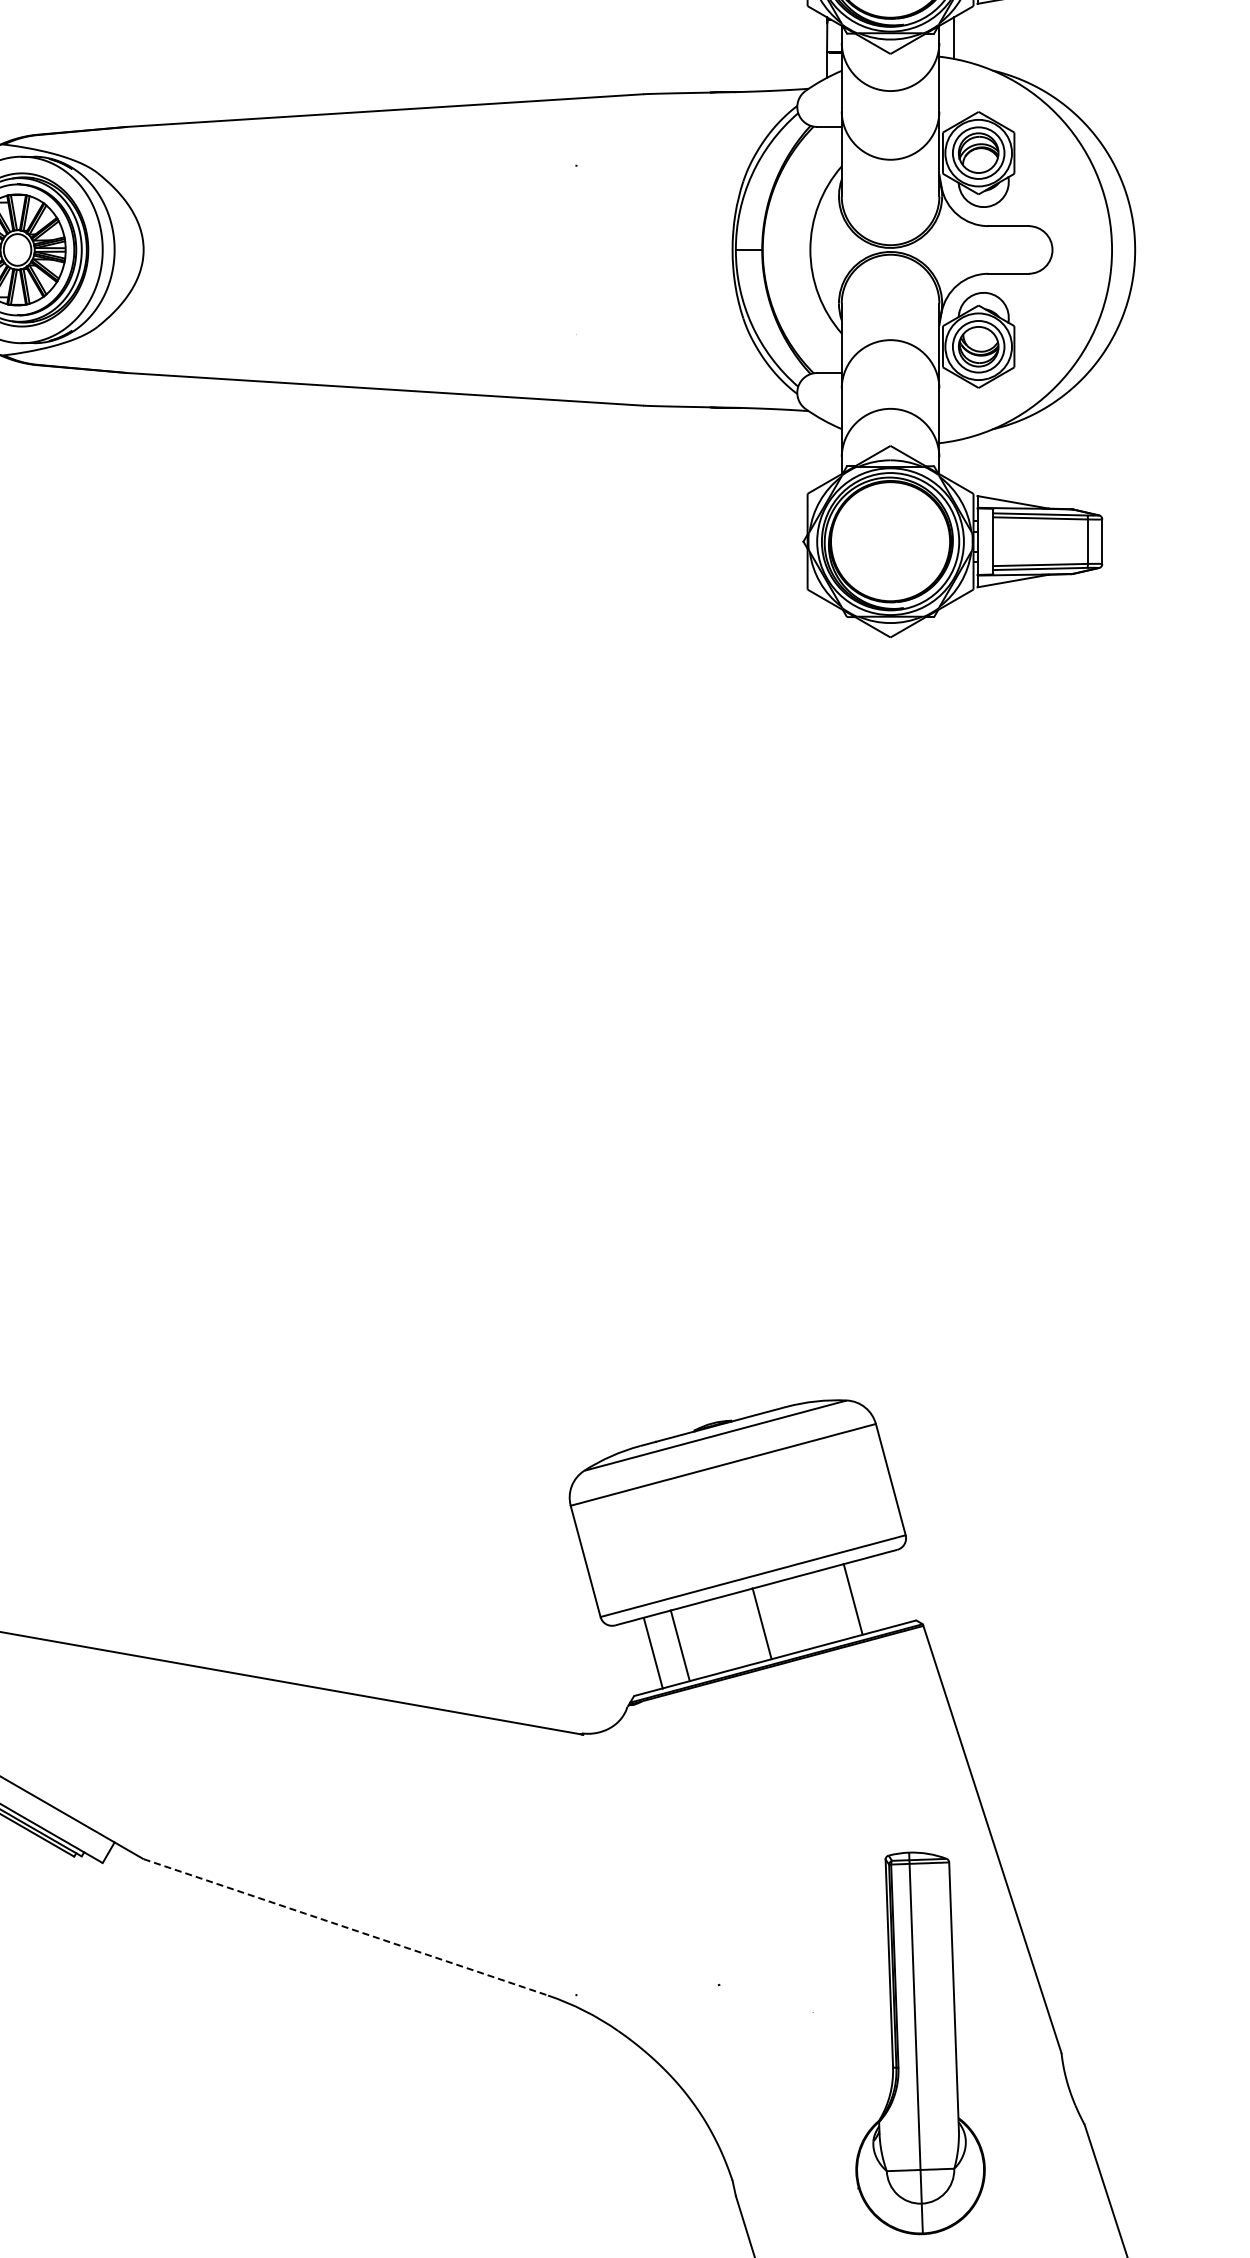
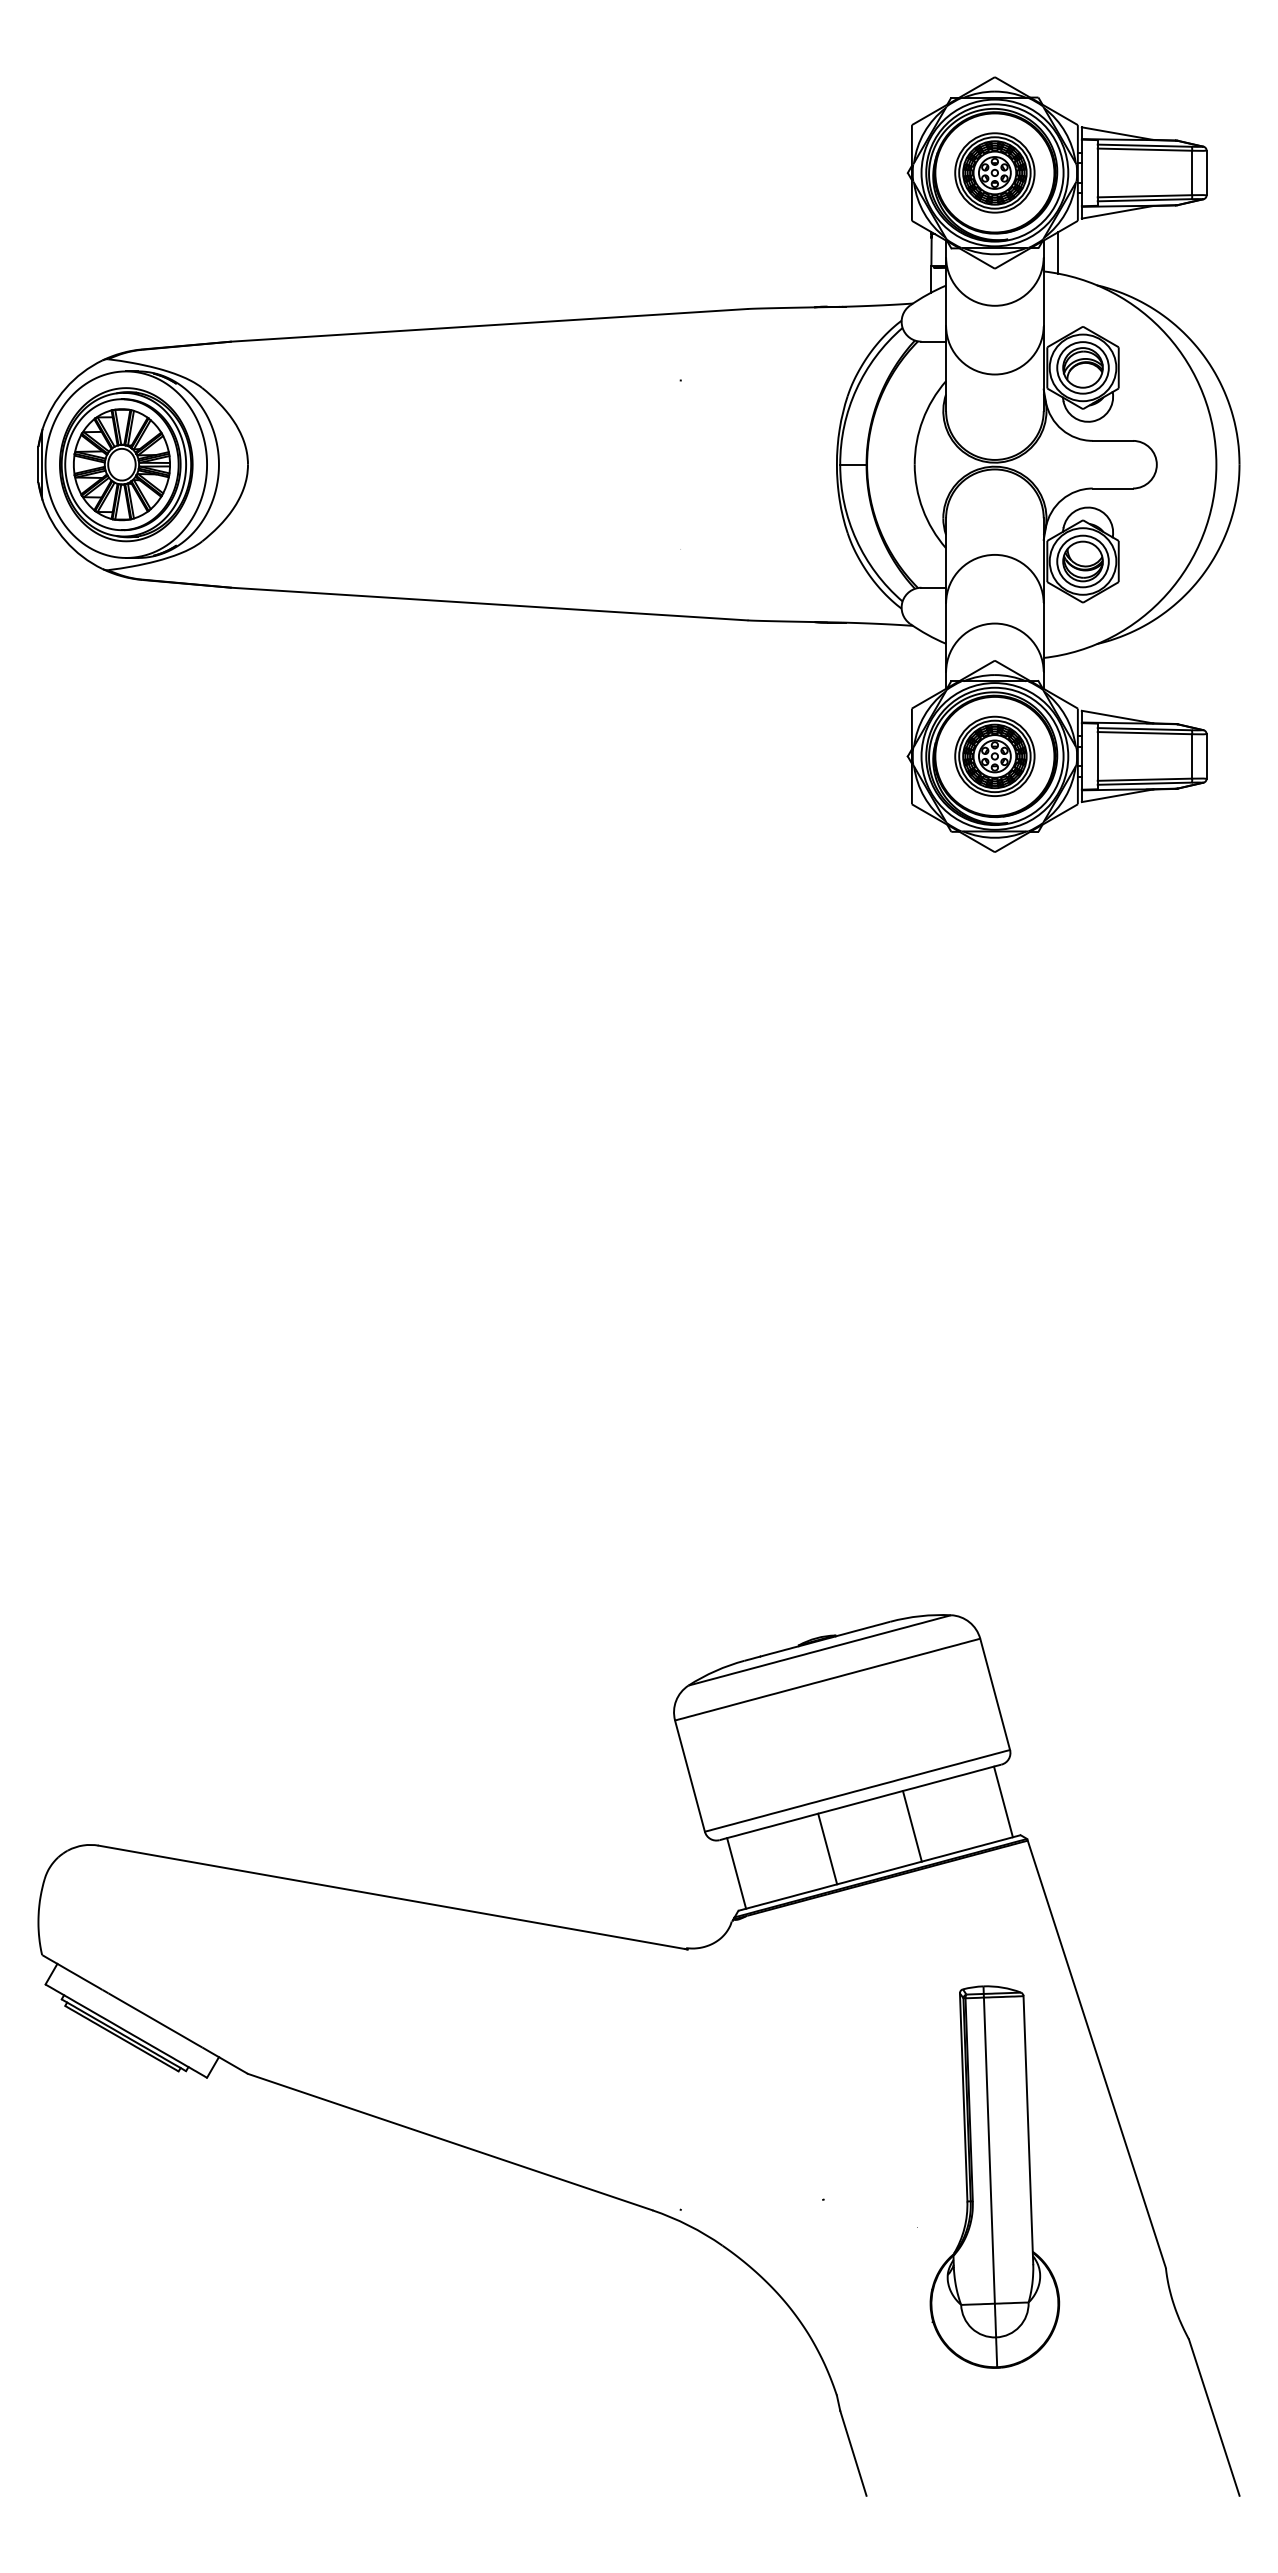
part: (890, 540) -> (994, 755), added
line: (853, 1598) -> (1003, 1801), moved
line: (761, 1623) -> (911, 1826), moved
line: (680, 1645) -> (736, 1873), moved
line: (653, 1652) -> (827, 1848), moved
line: (346, 1927) -> (450, 2142), dashed -> solid
part: (920, 2042) -> (994, 2176), moved

